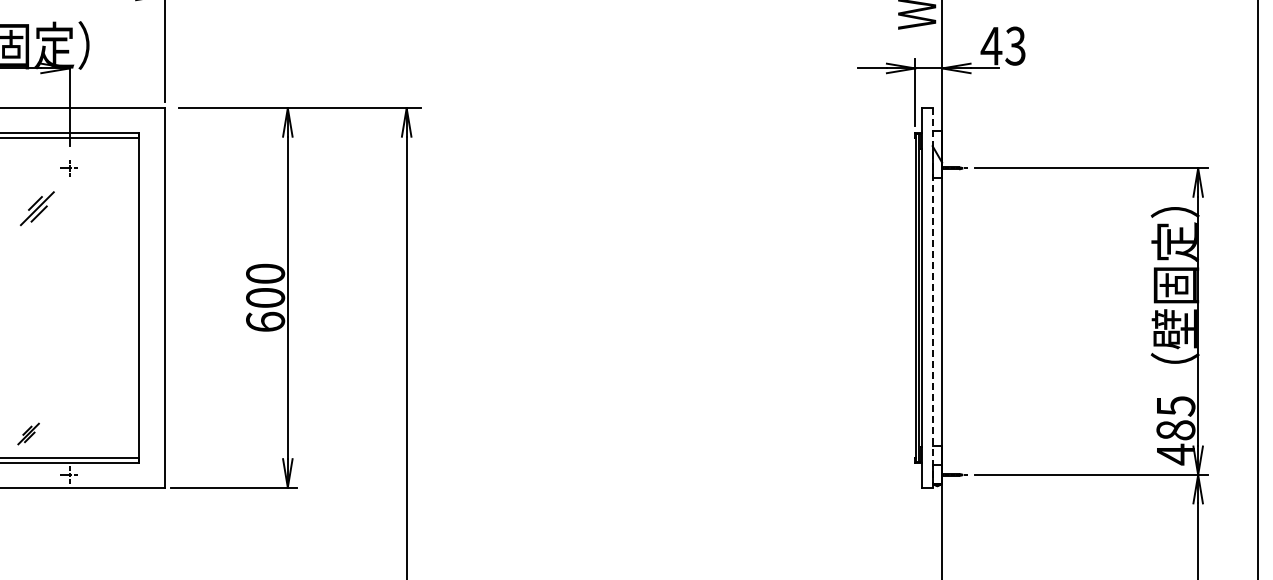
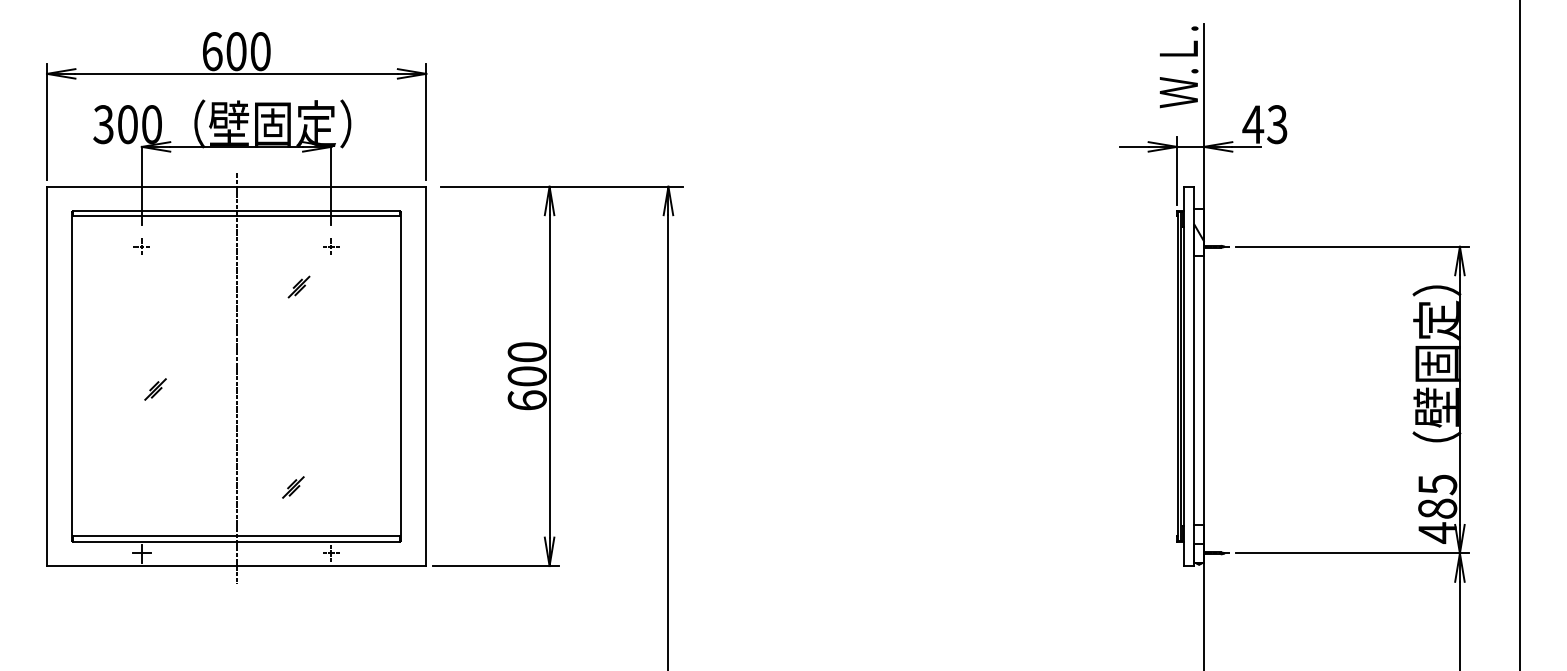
part: (36, 208) -> (298, 286), size x0.62
line: (932, 298) -> (1194, 376), dashed -> solid
part: (28, 434) -> (293, 487), moved

